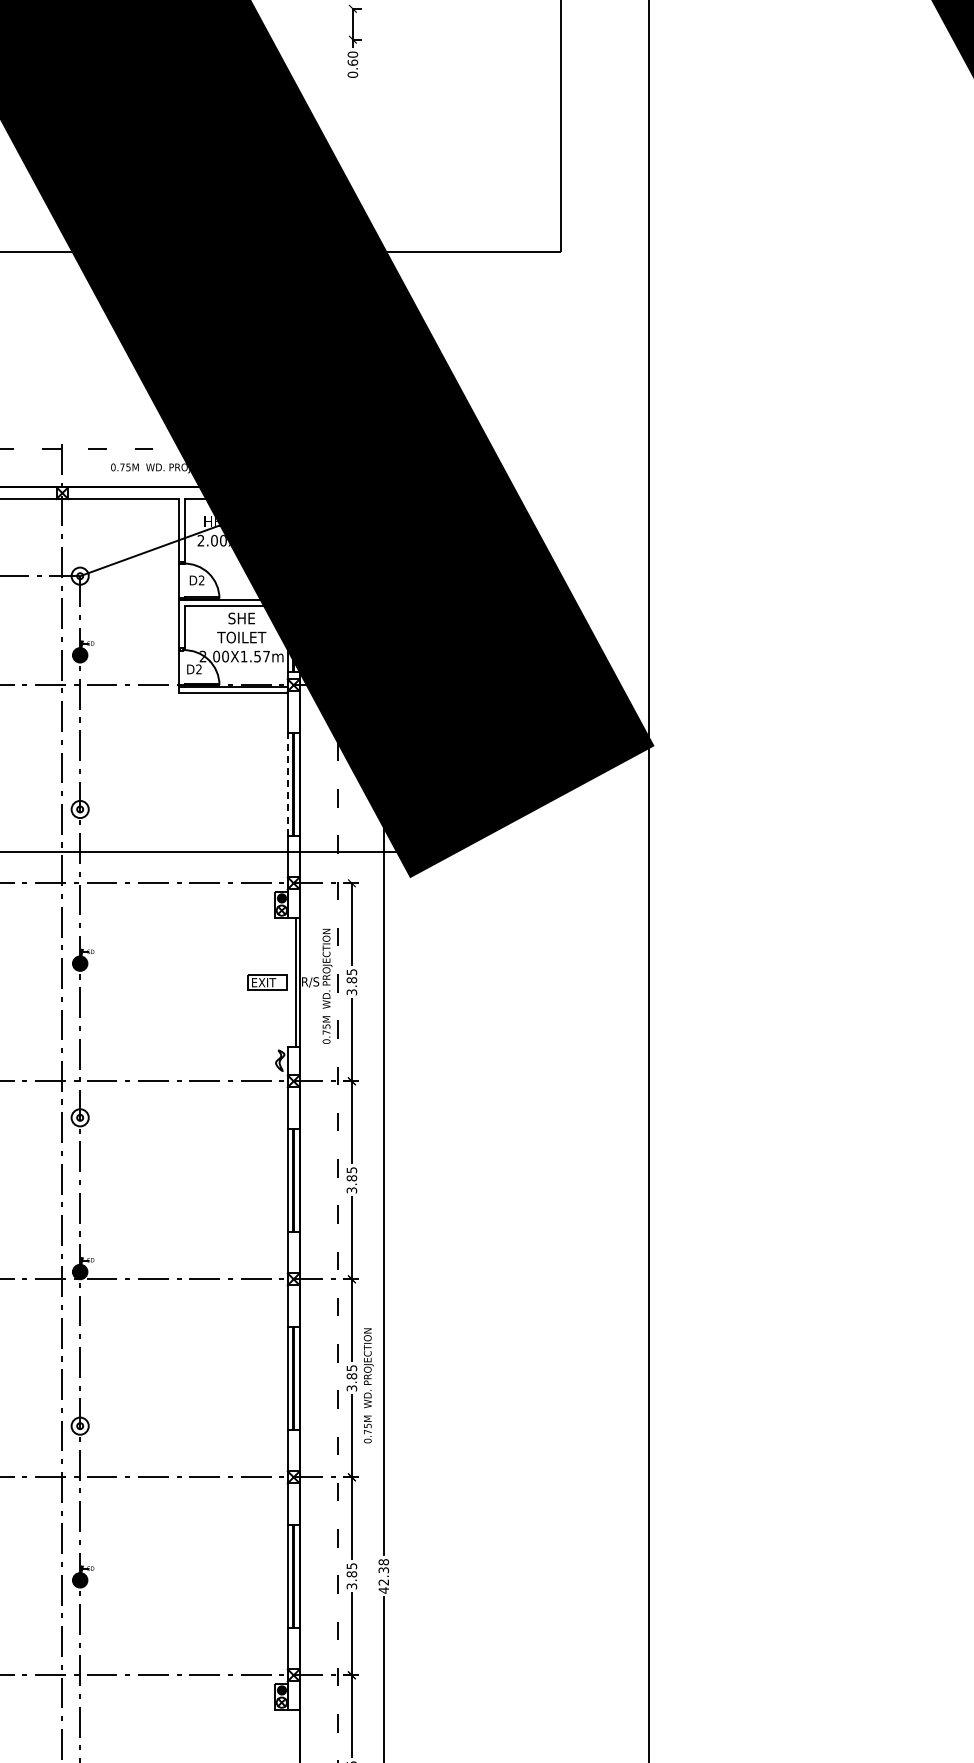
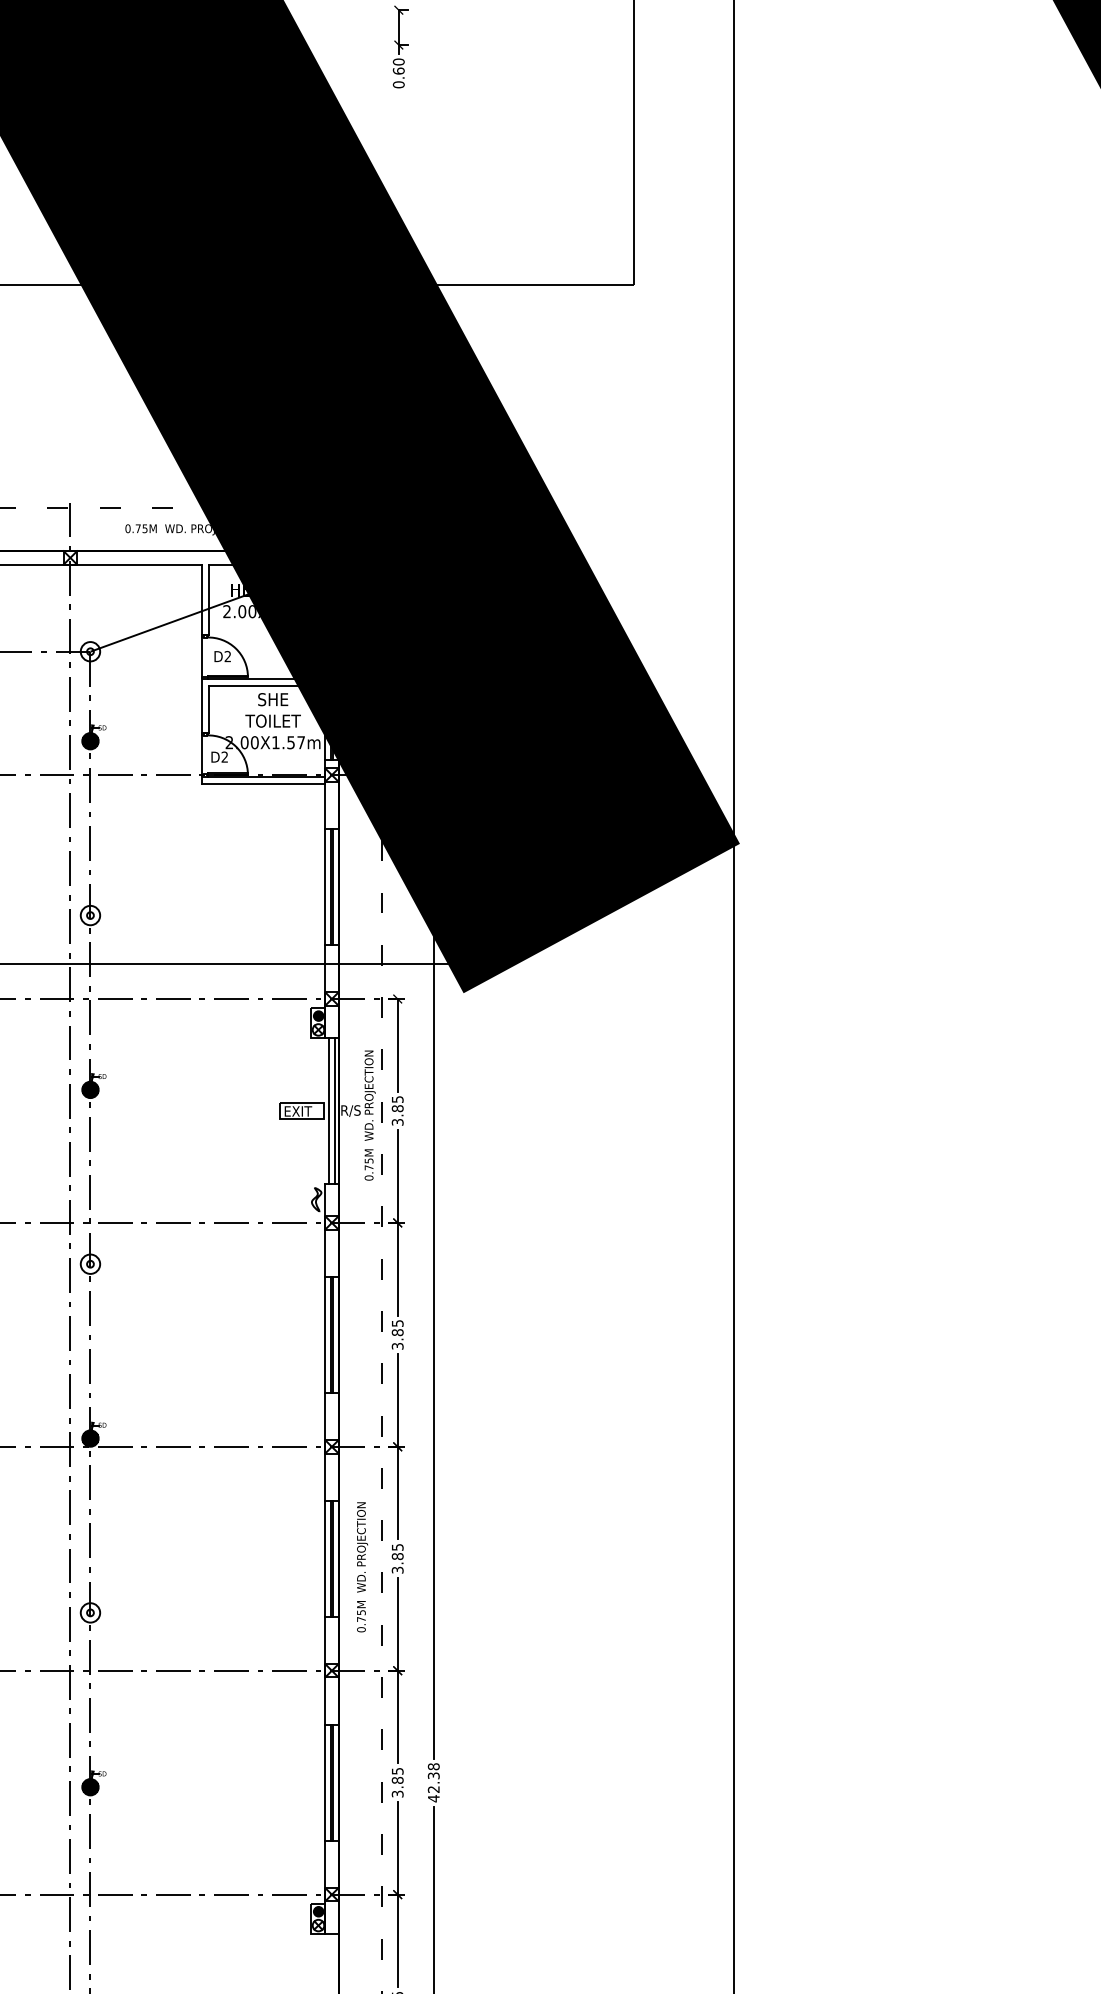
line: (287, 783) -> (324, 886), dashed -> solid
line: (291, 982) -> (329, 1111), added
text: (368, 1385) -> (362, 1566), moved

